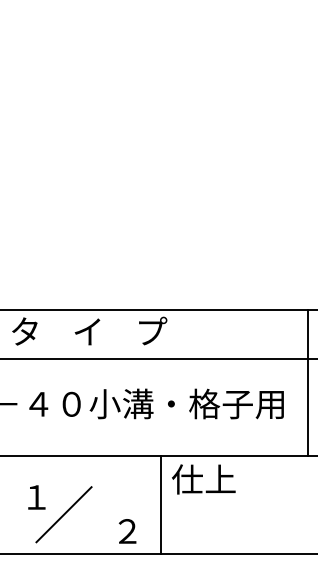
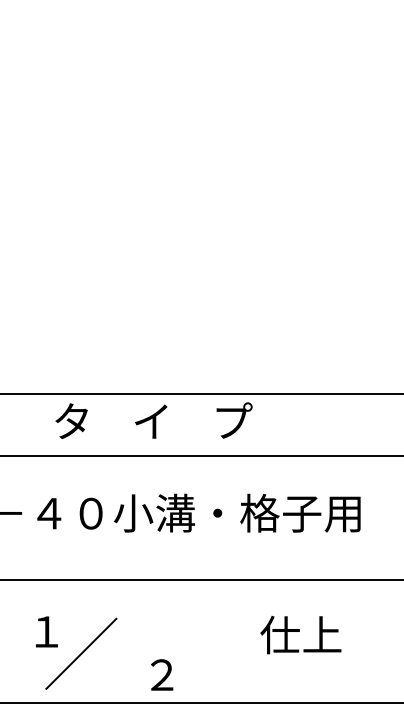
text: (89, 330) -> (153, 420), moved
line: (307, 382) -> (390, 486), removed
text: (203, 479) -> (300, 635), moved
line: (161, 505) -> (205, 641), removed

